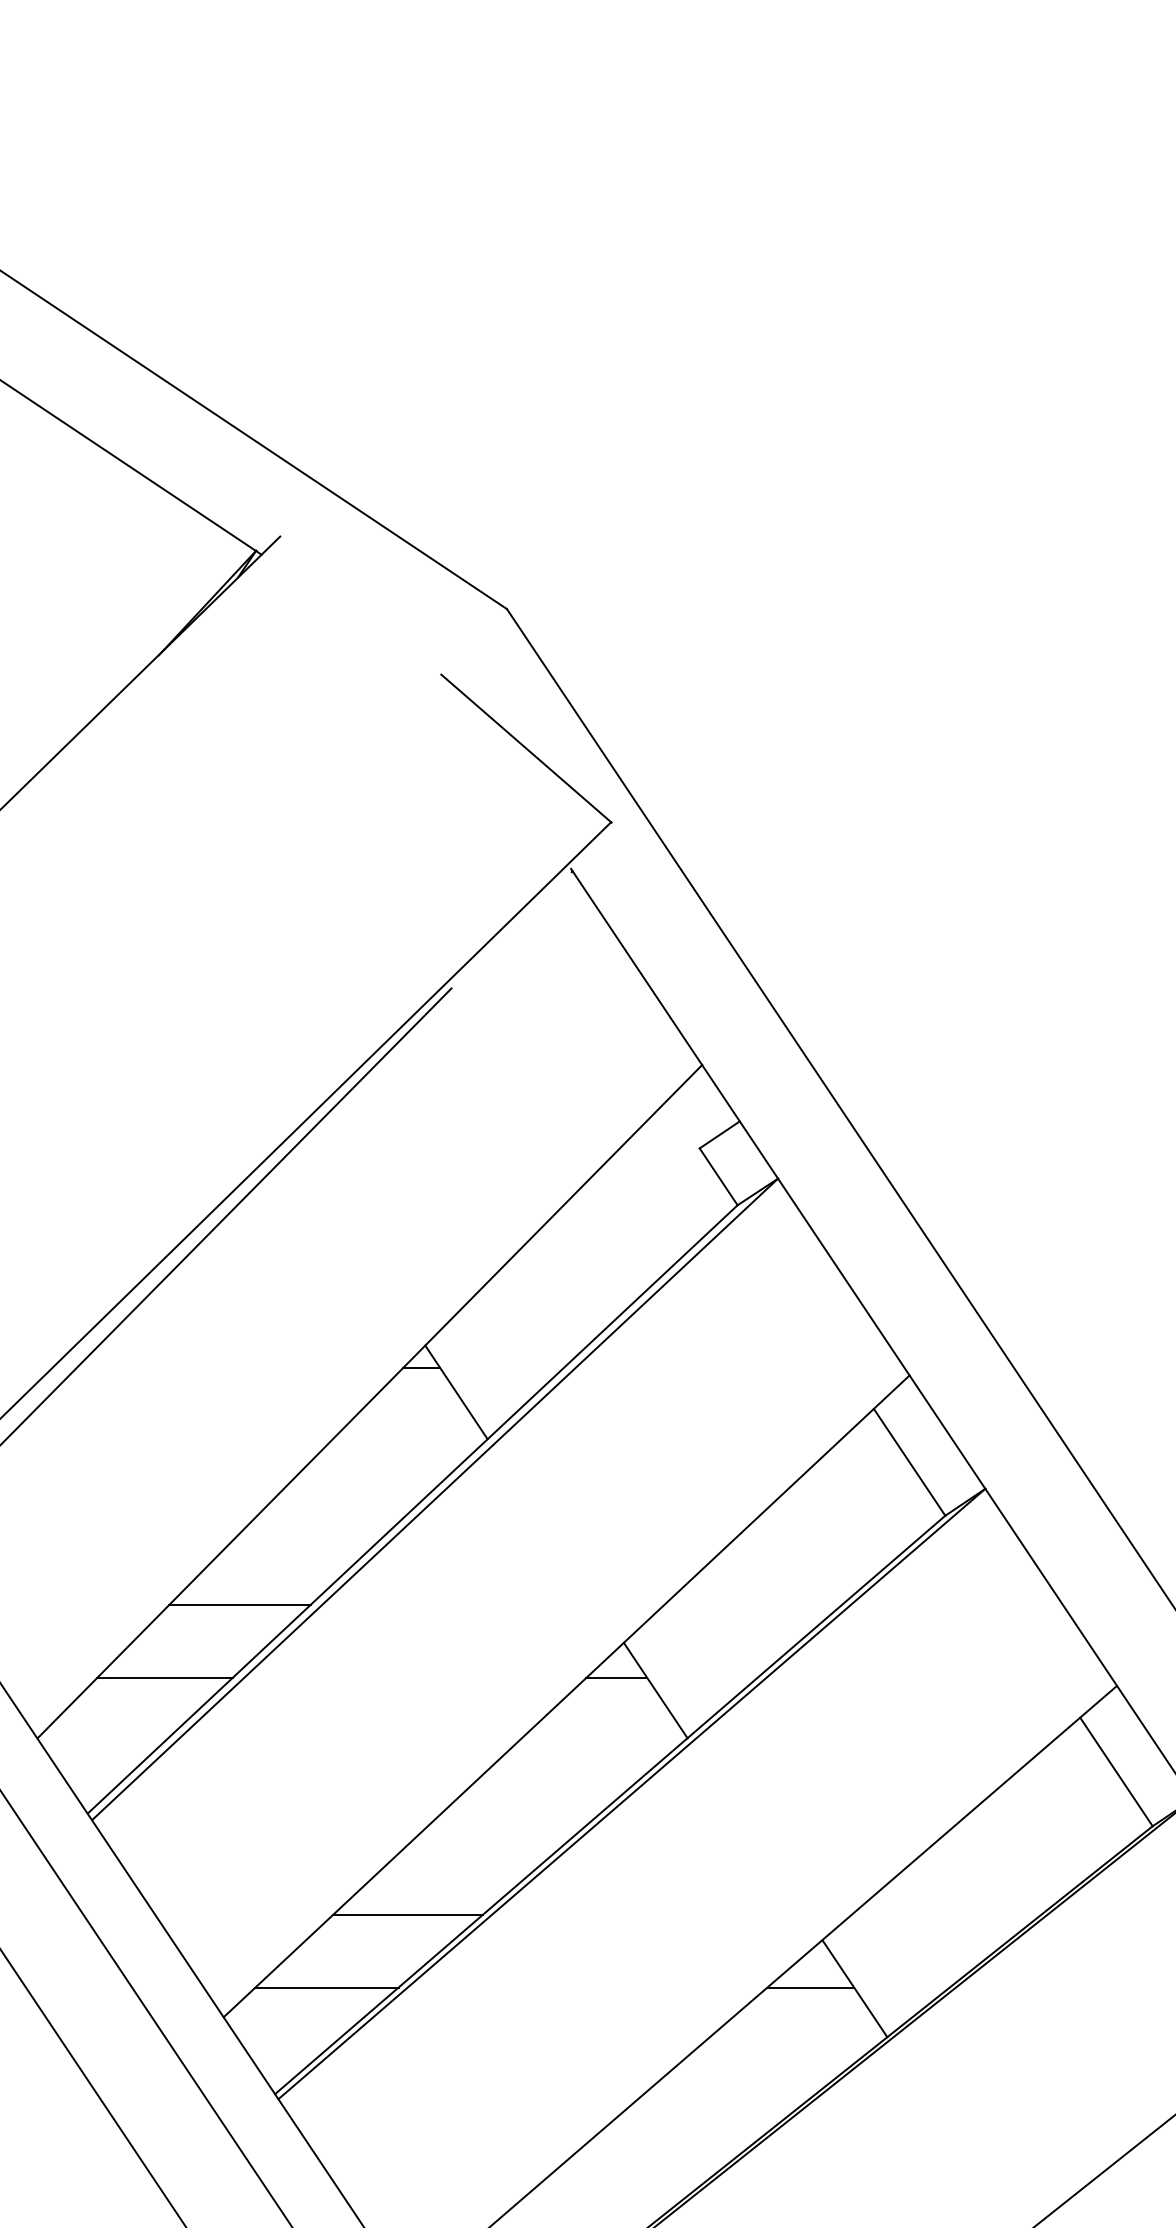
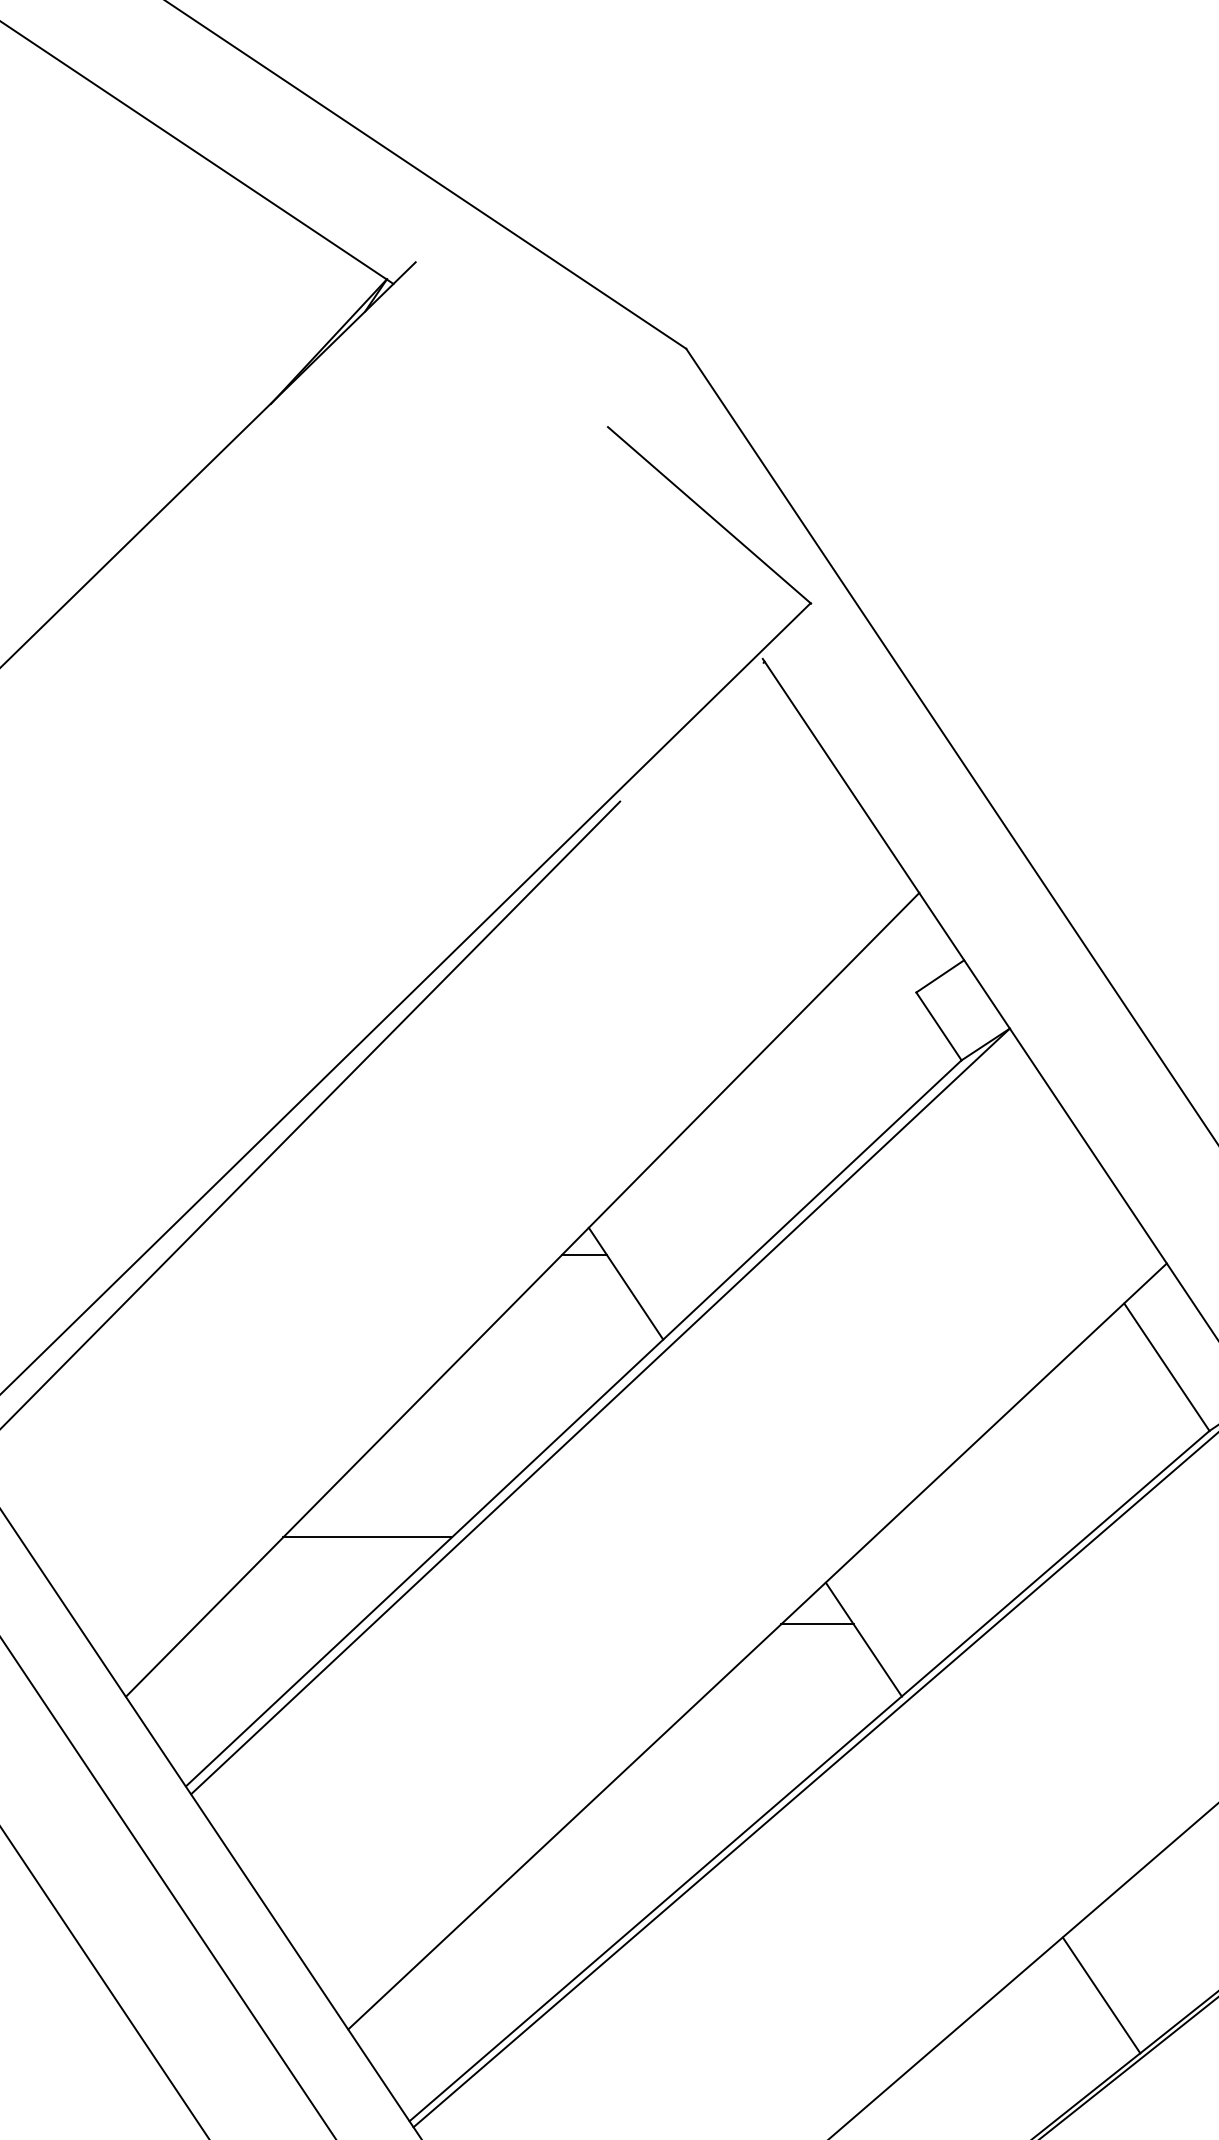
line: (164, 1677) -> (277, 1623), removed
line: (408, 1914) -> (568, 1906), removed
line: (326, 1987) -> (470, 1993), removed
line: (810, 1987) -> (1048, 1993), removed

